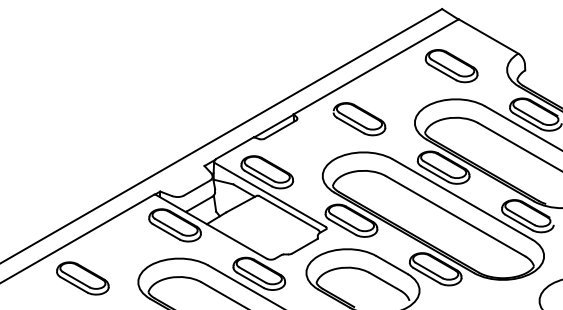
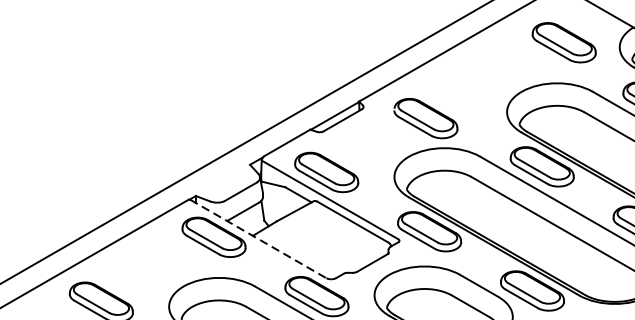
part: (451, 66) -> (564, 43), moved
part: (359, 119) -> (425, 118), moved
line: (211, 226) -> (258, 238), solid -> dashed

